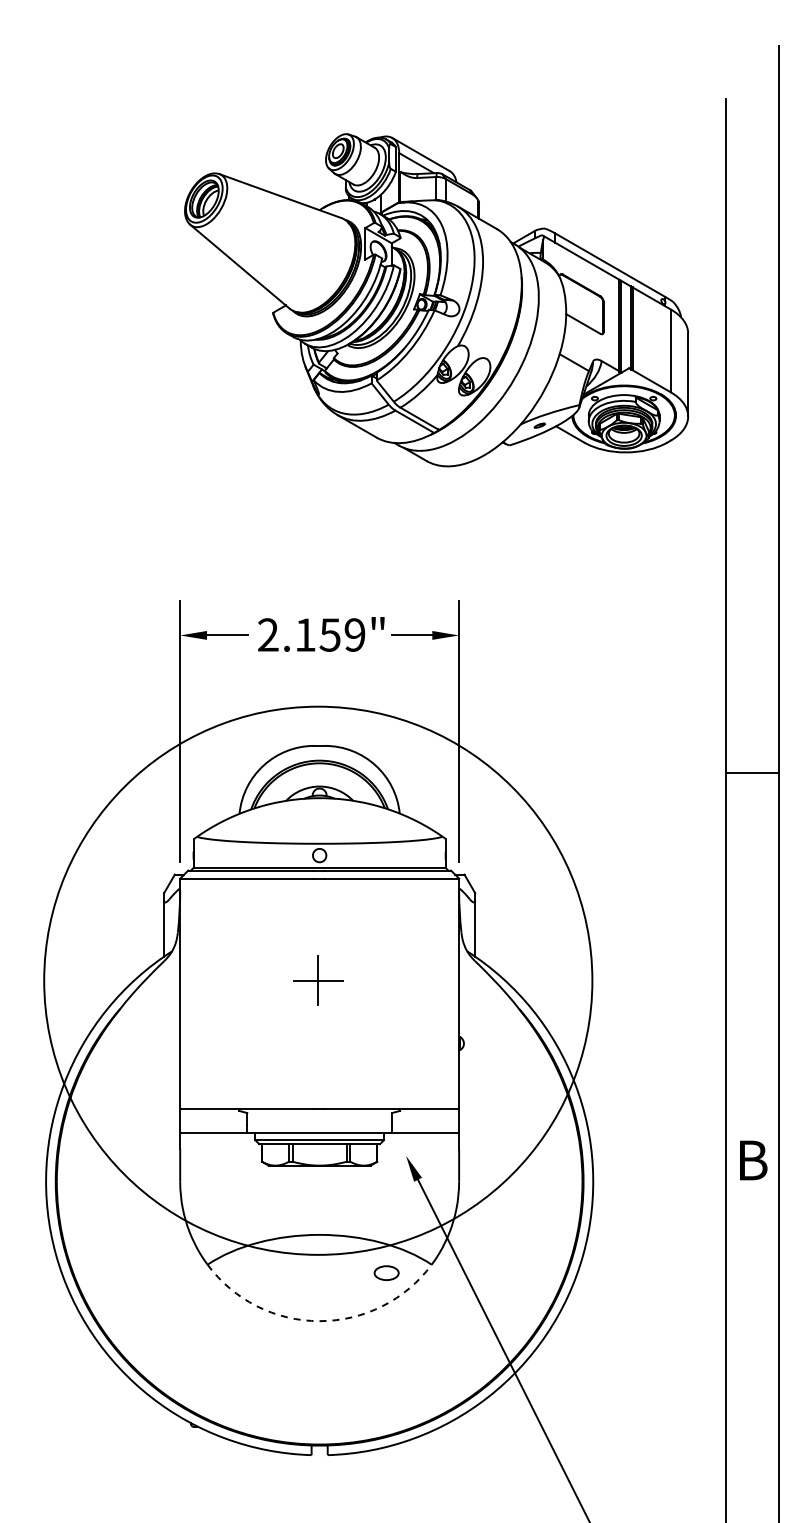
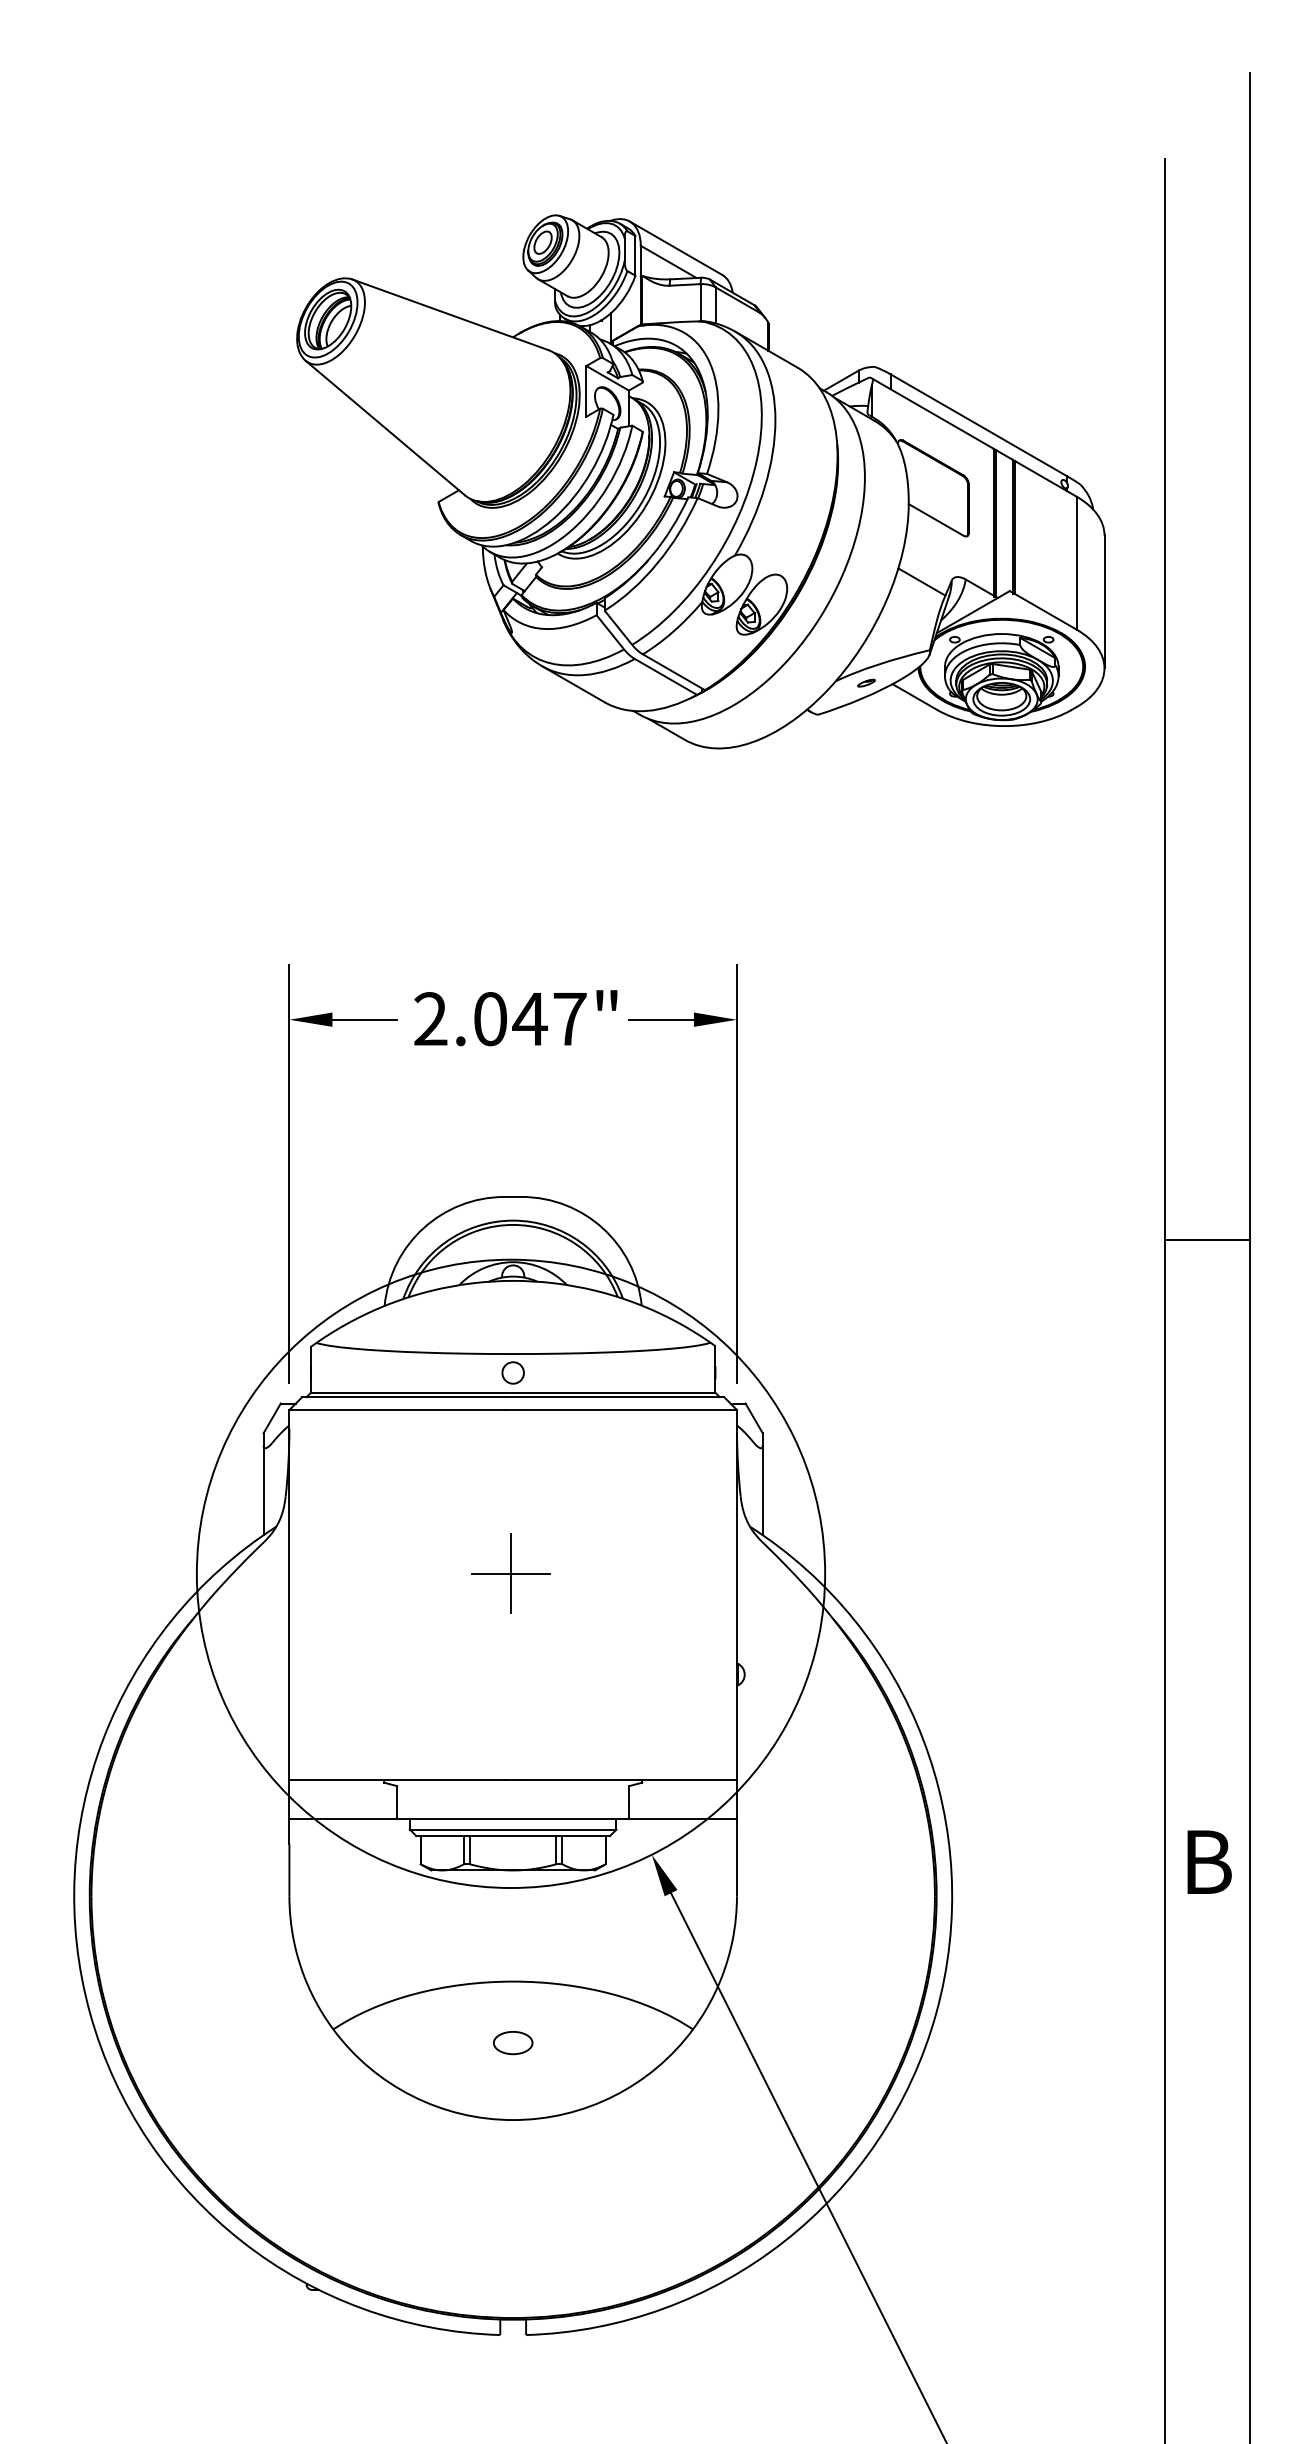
text: (330, 634) -> (530, 1018), 2.159" -> 2.047"
circle: (318, 980) -> (511, 1573), size x0.71
part: (386, 1272) -> (512, 2041), moved
arc: (319, 1321) -> (512, 2120), dashed -> solid

